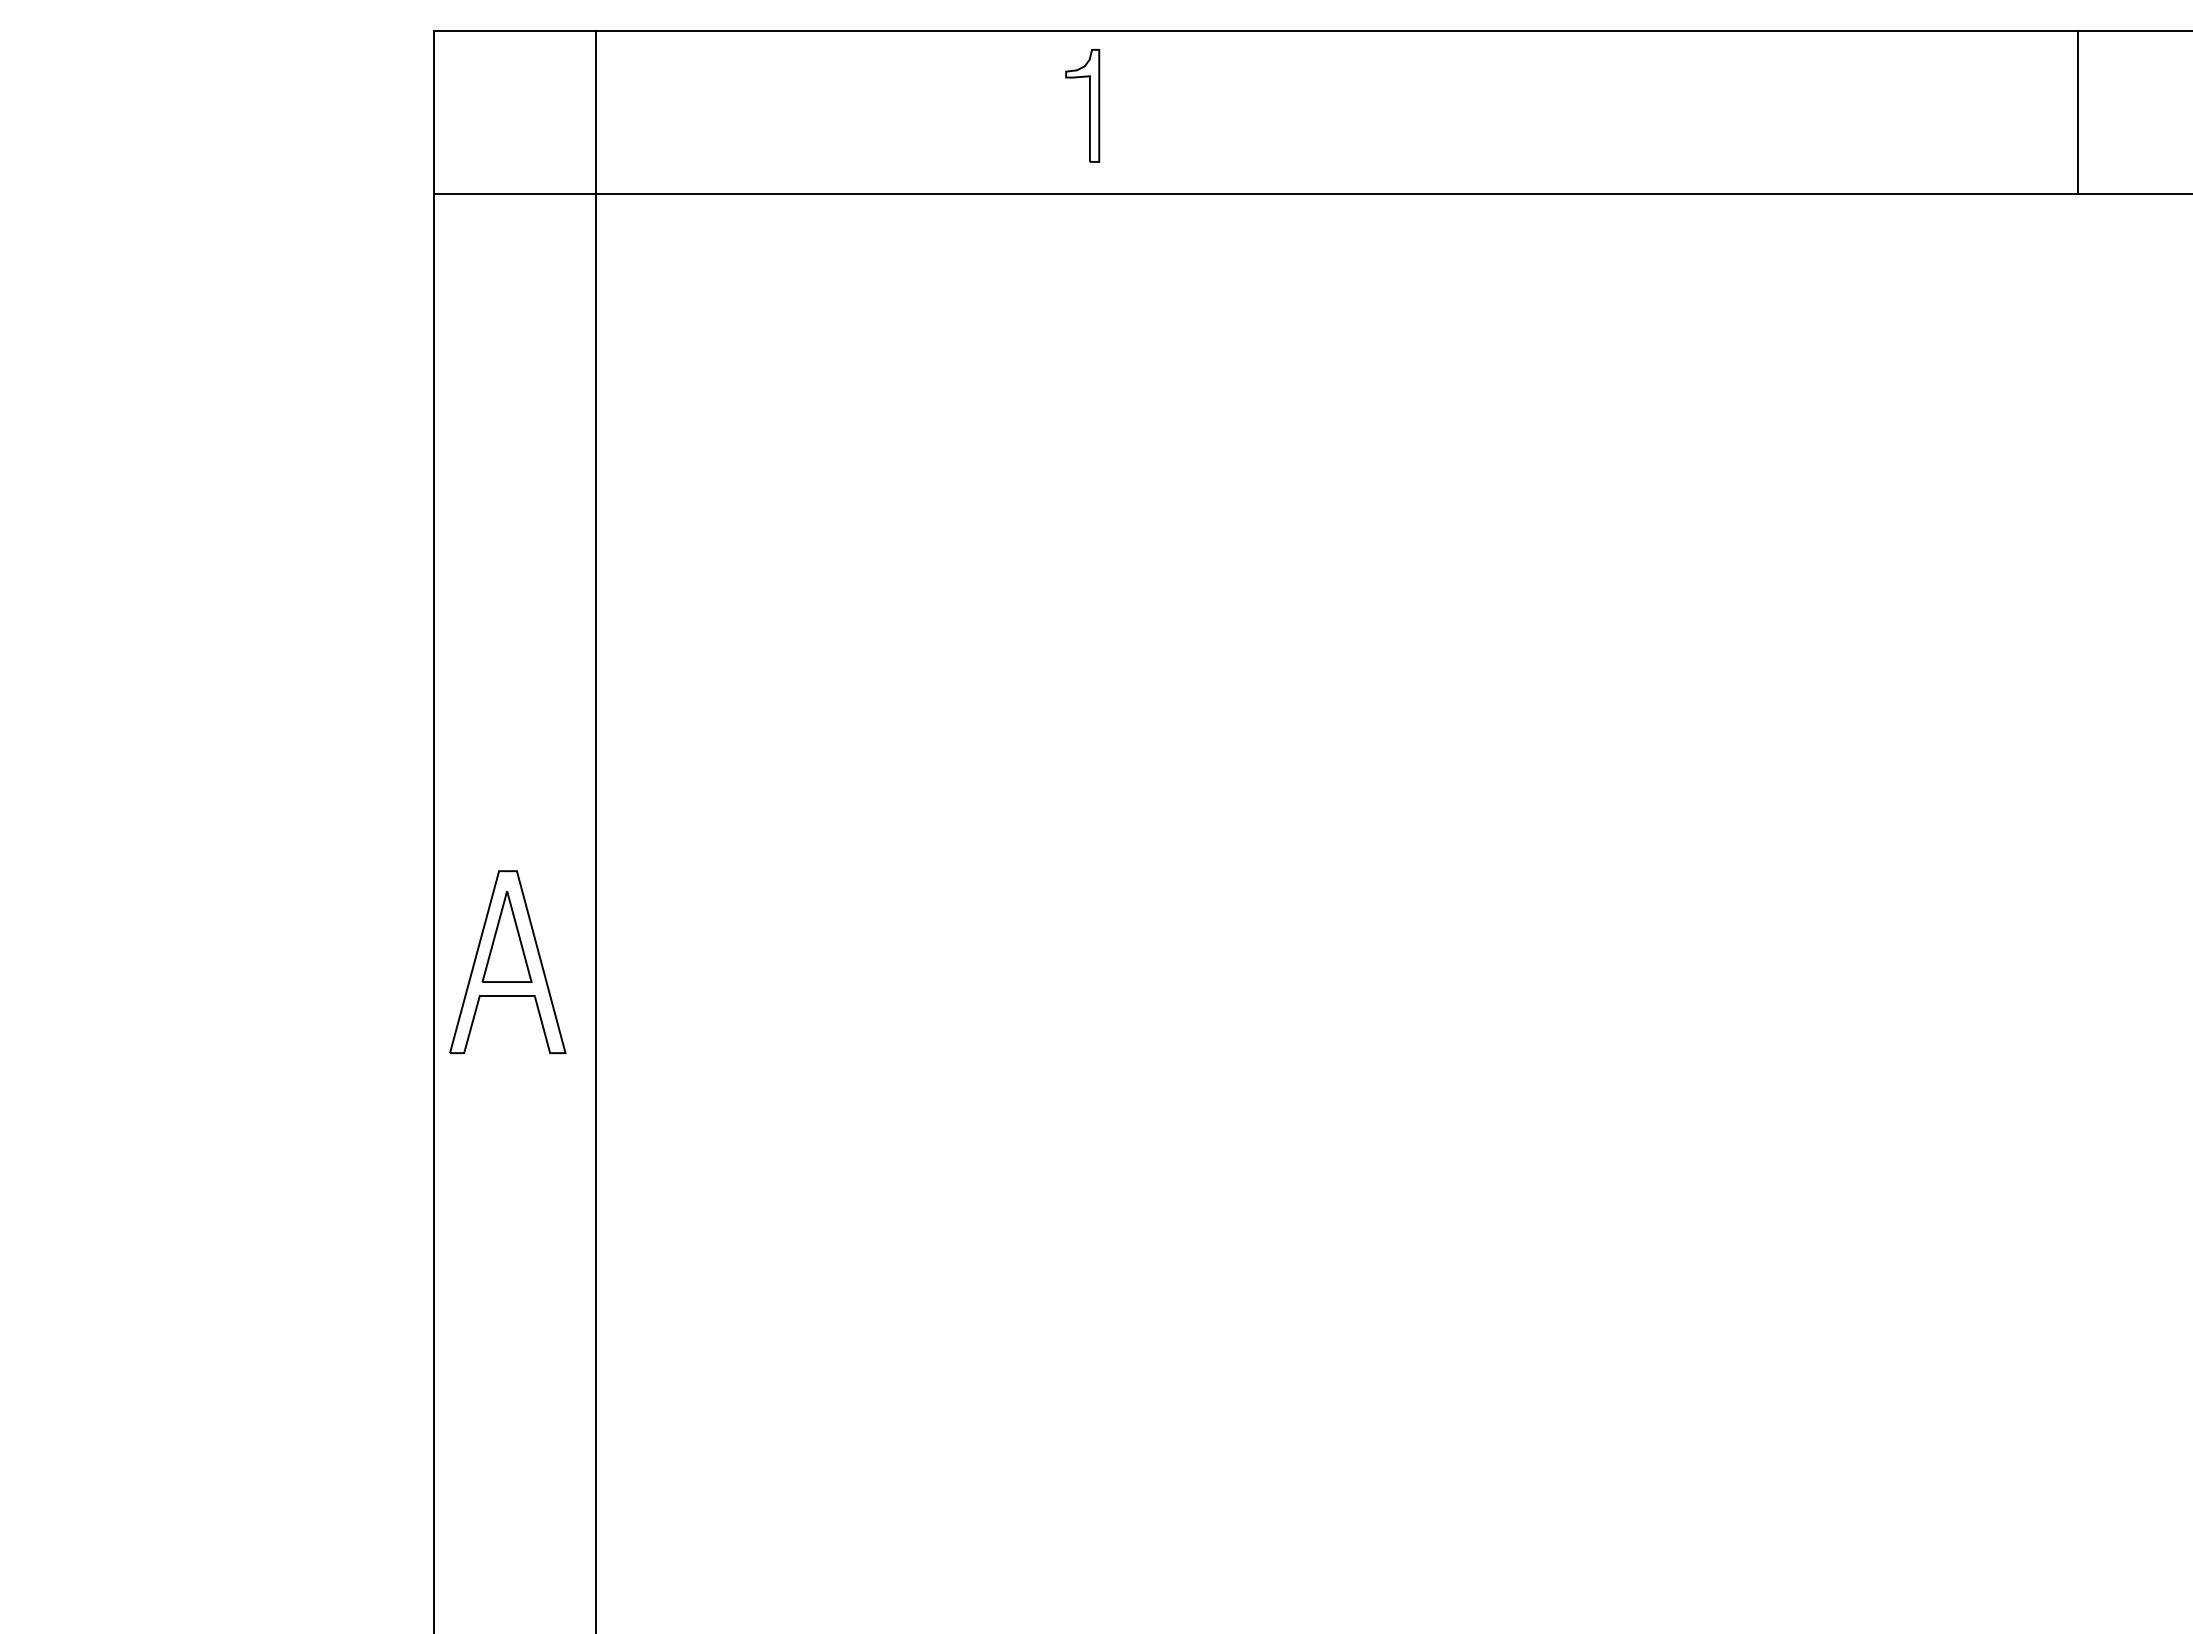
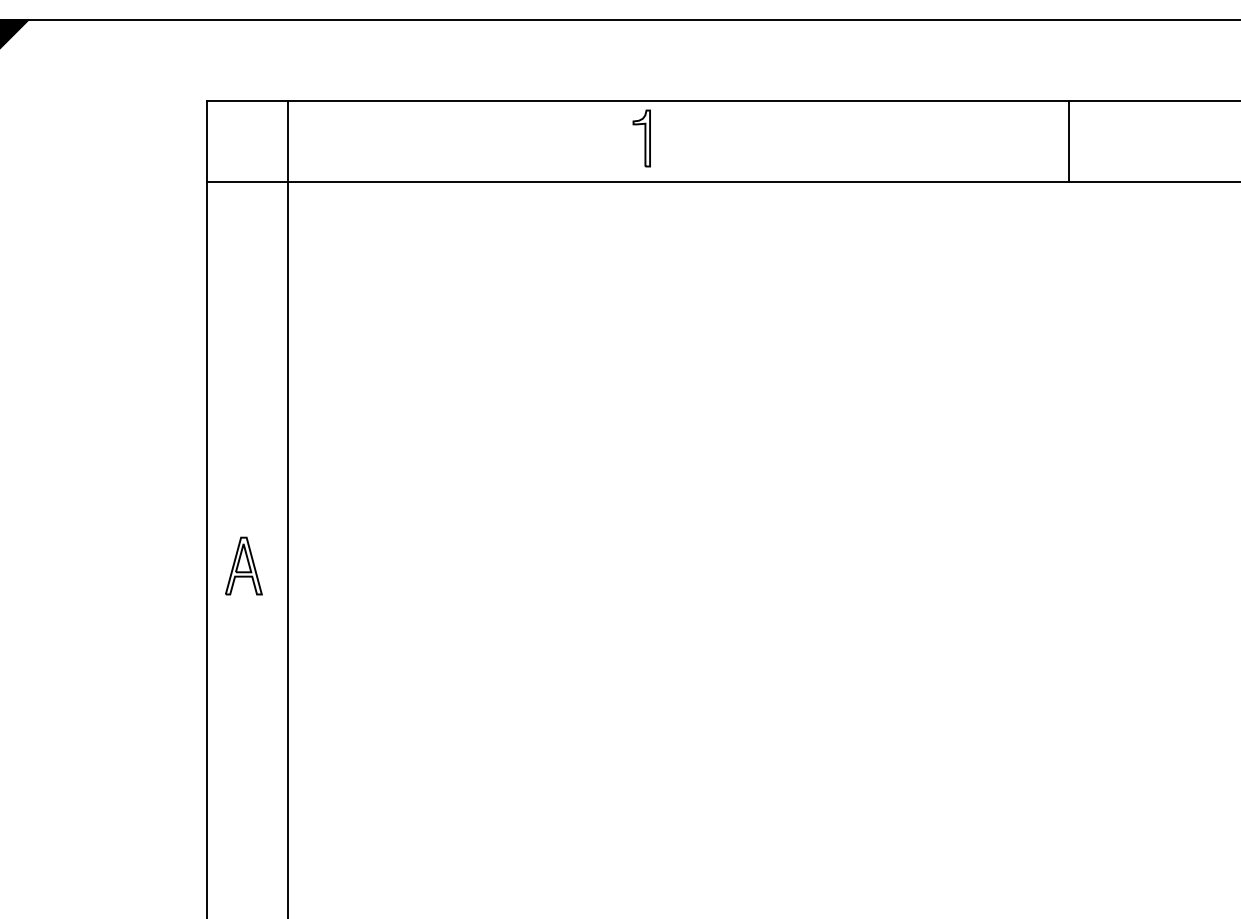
part: (1082, 105) -> (641, 138), moved
line: (2077, 111) -> (1068, 141), moved
part: (507, 960) -> (243, 565), size x0.62

